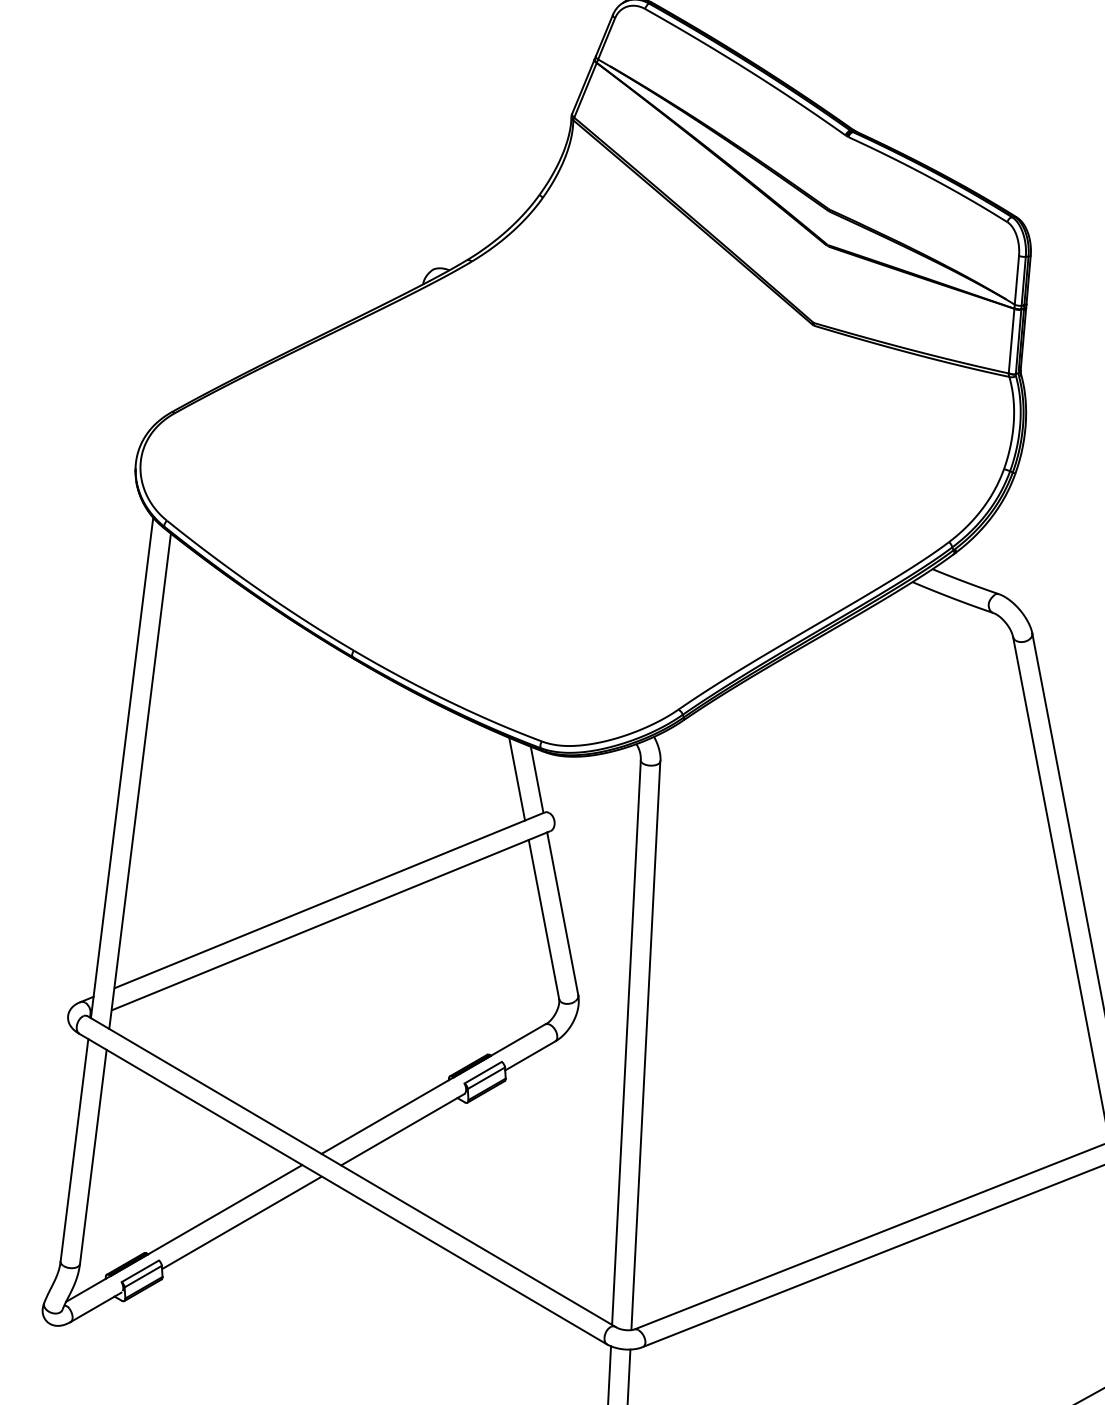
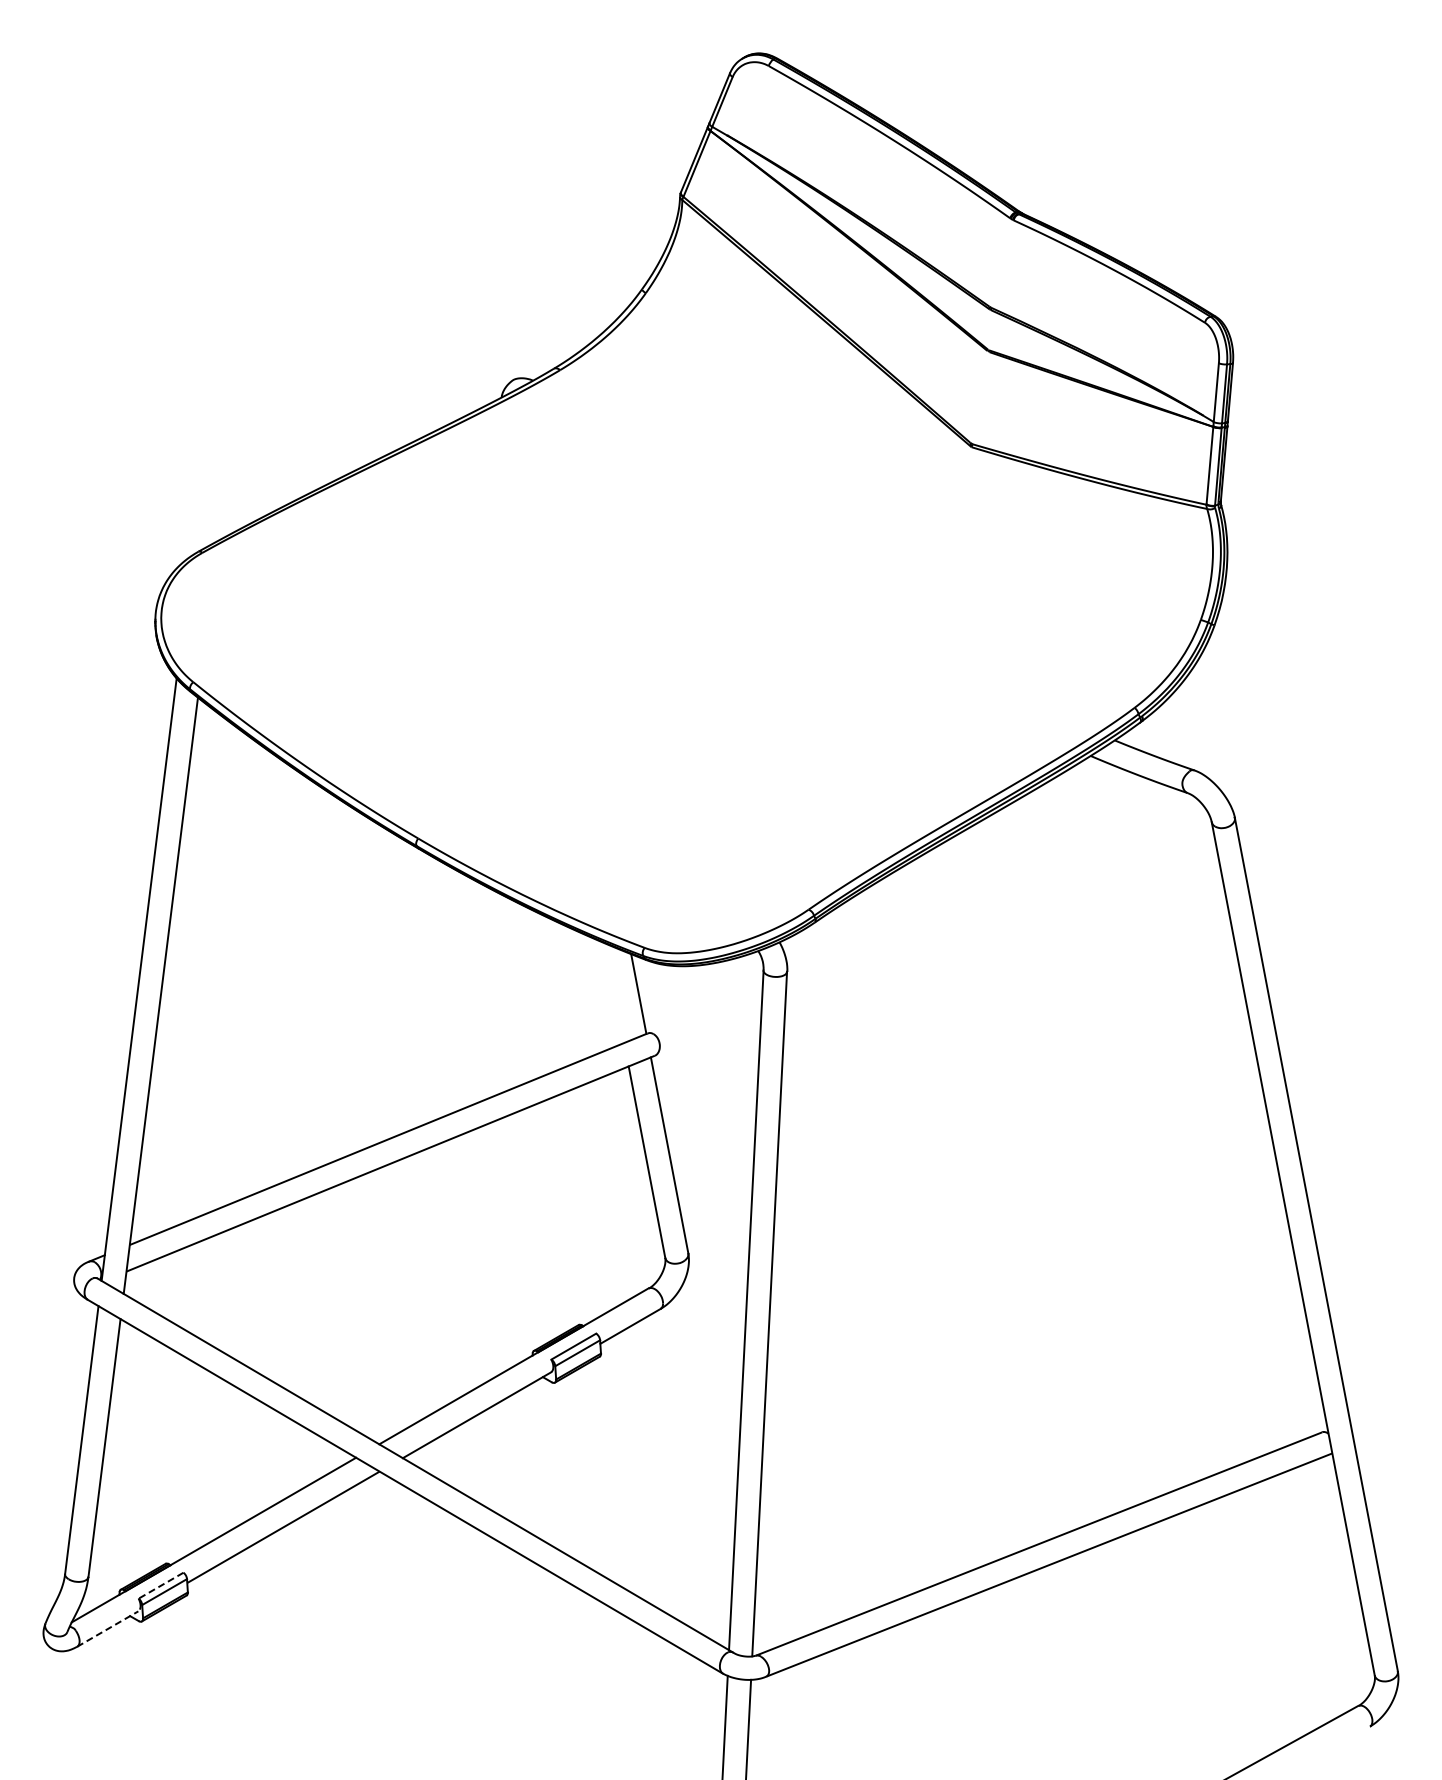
line: (516, 779) -> (614, 993), removed
line: (140, 1271) -> (161, 1585), solid -> dashed
line: (96, 1306) -> (108, 1628), solid -> dashed

